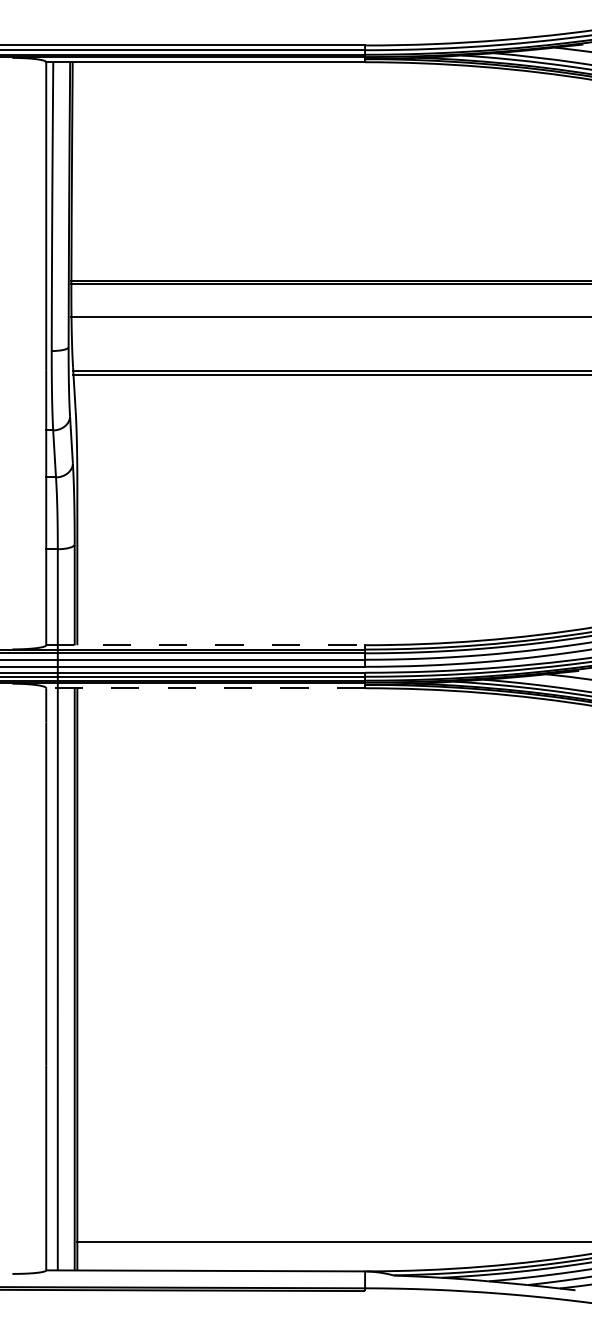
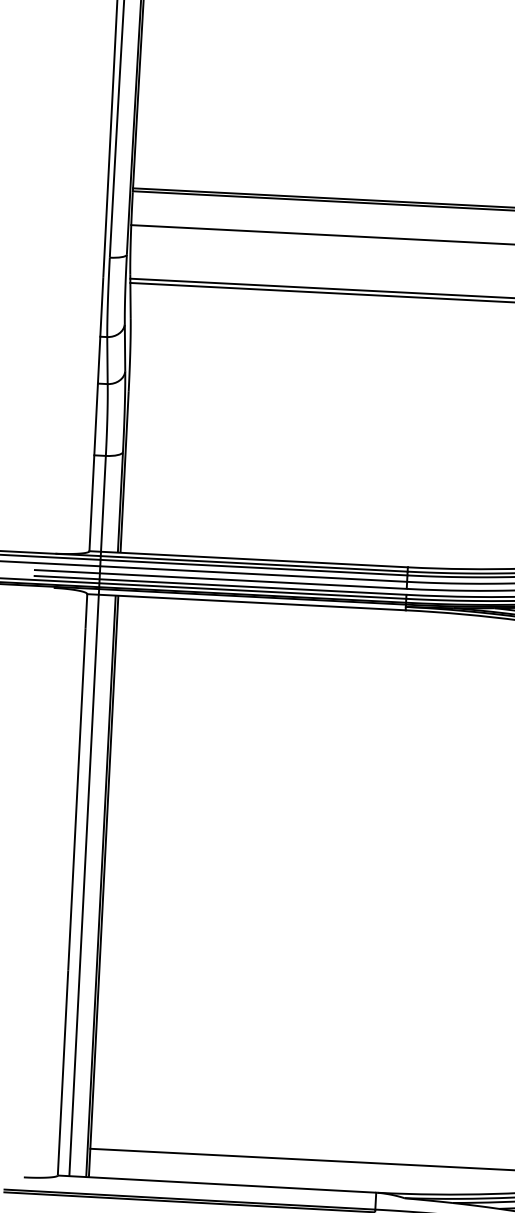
line: (206, 645) -> (249, 559), dashed -> solid
line: (205, 688) -> (246, 602), dashed -> solid

